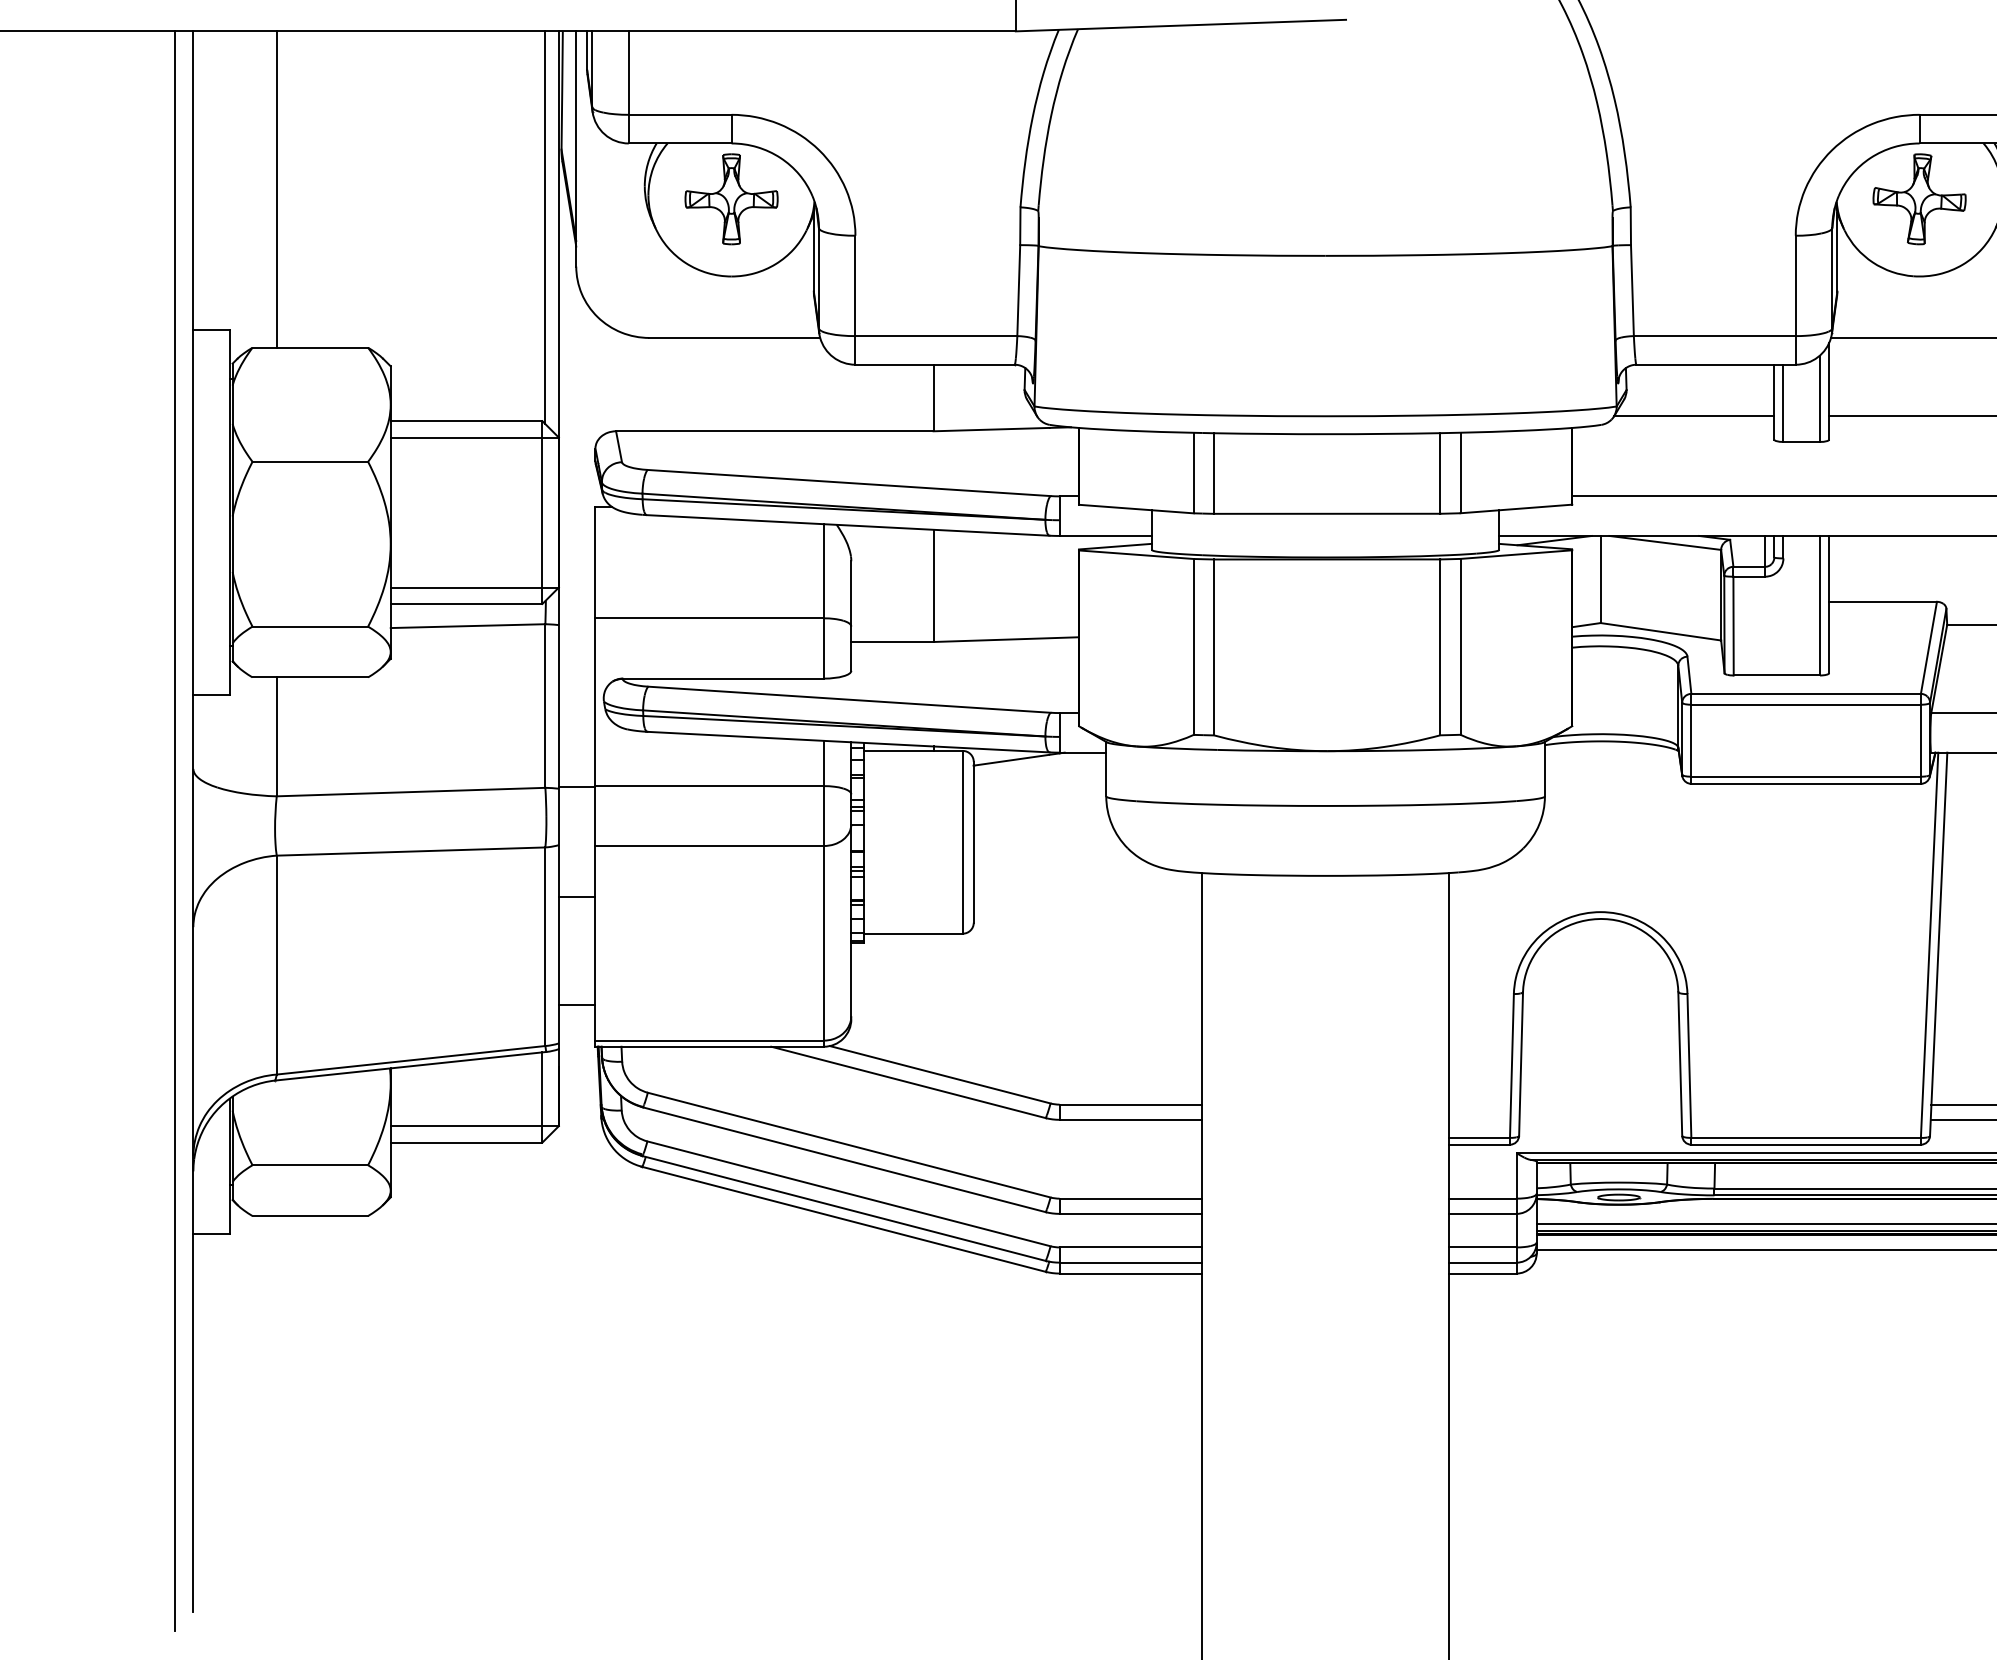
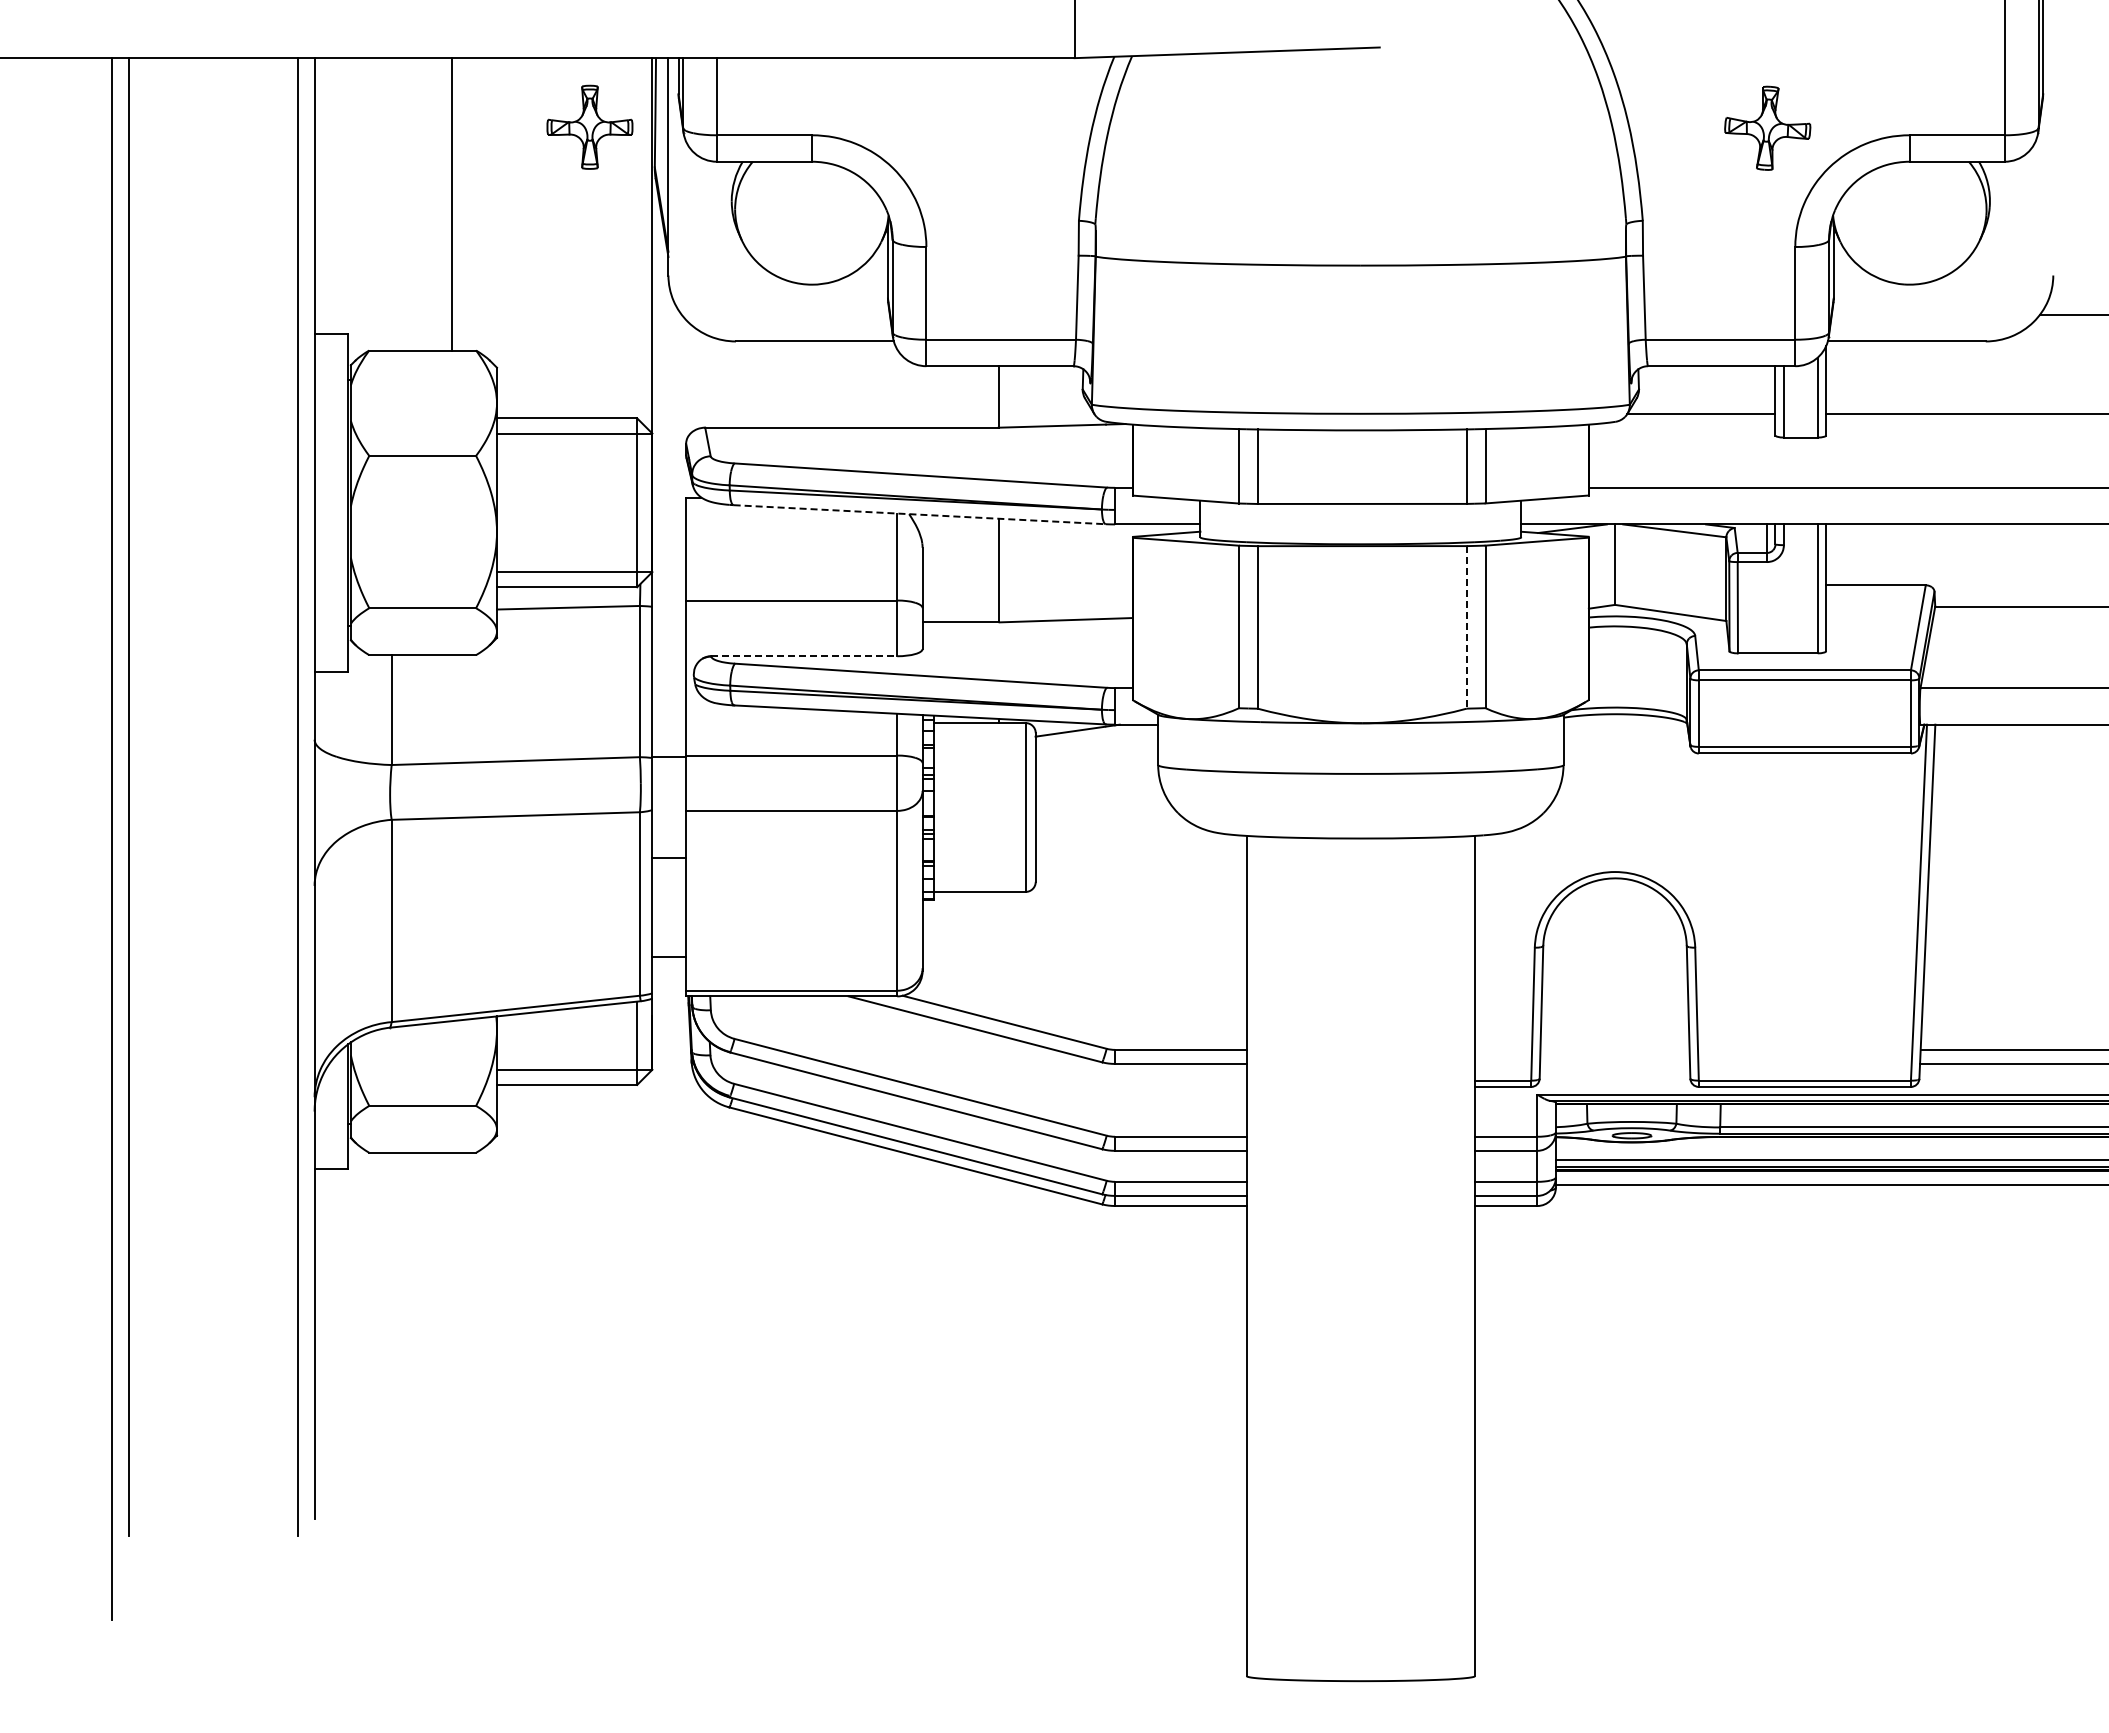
line: (276, 189) -> (451, 204), moved
part: (731, 198) -> (589, 126), moved
part: (1919, 198) -> (1767, 127), moved
line: (544, 227) -> (639, 239), removed
line: (849, 525) -> (920, 514), solid -> dashed
line: (1439, 647) -> (1466, 627), solid -> dashed
line: (723, 678) -> (804, 656), solid -> dashed

